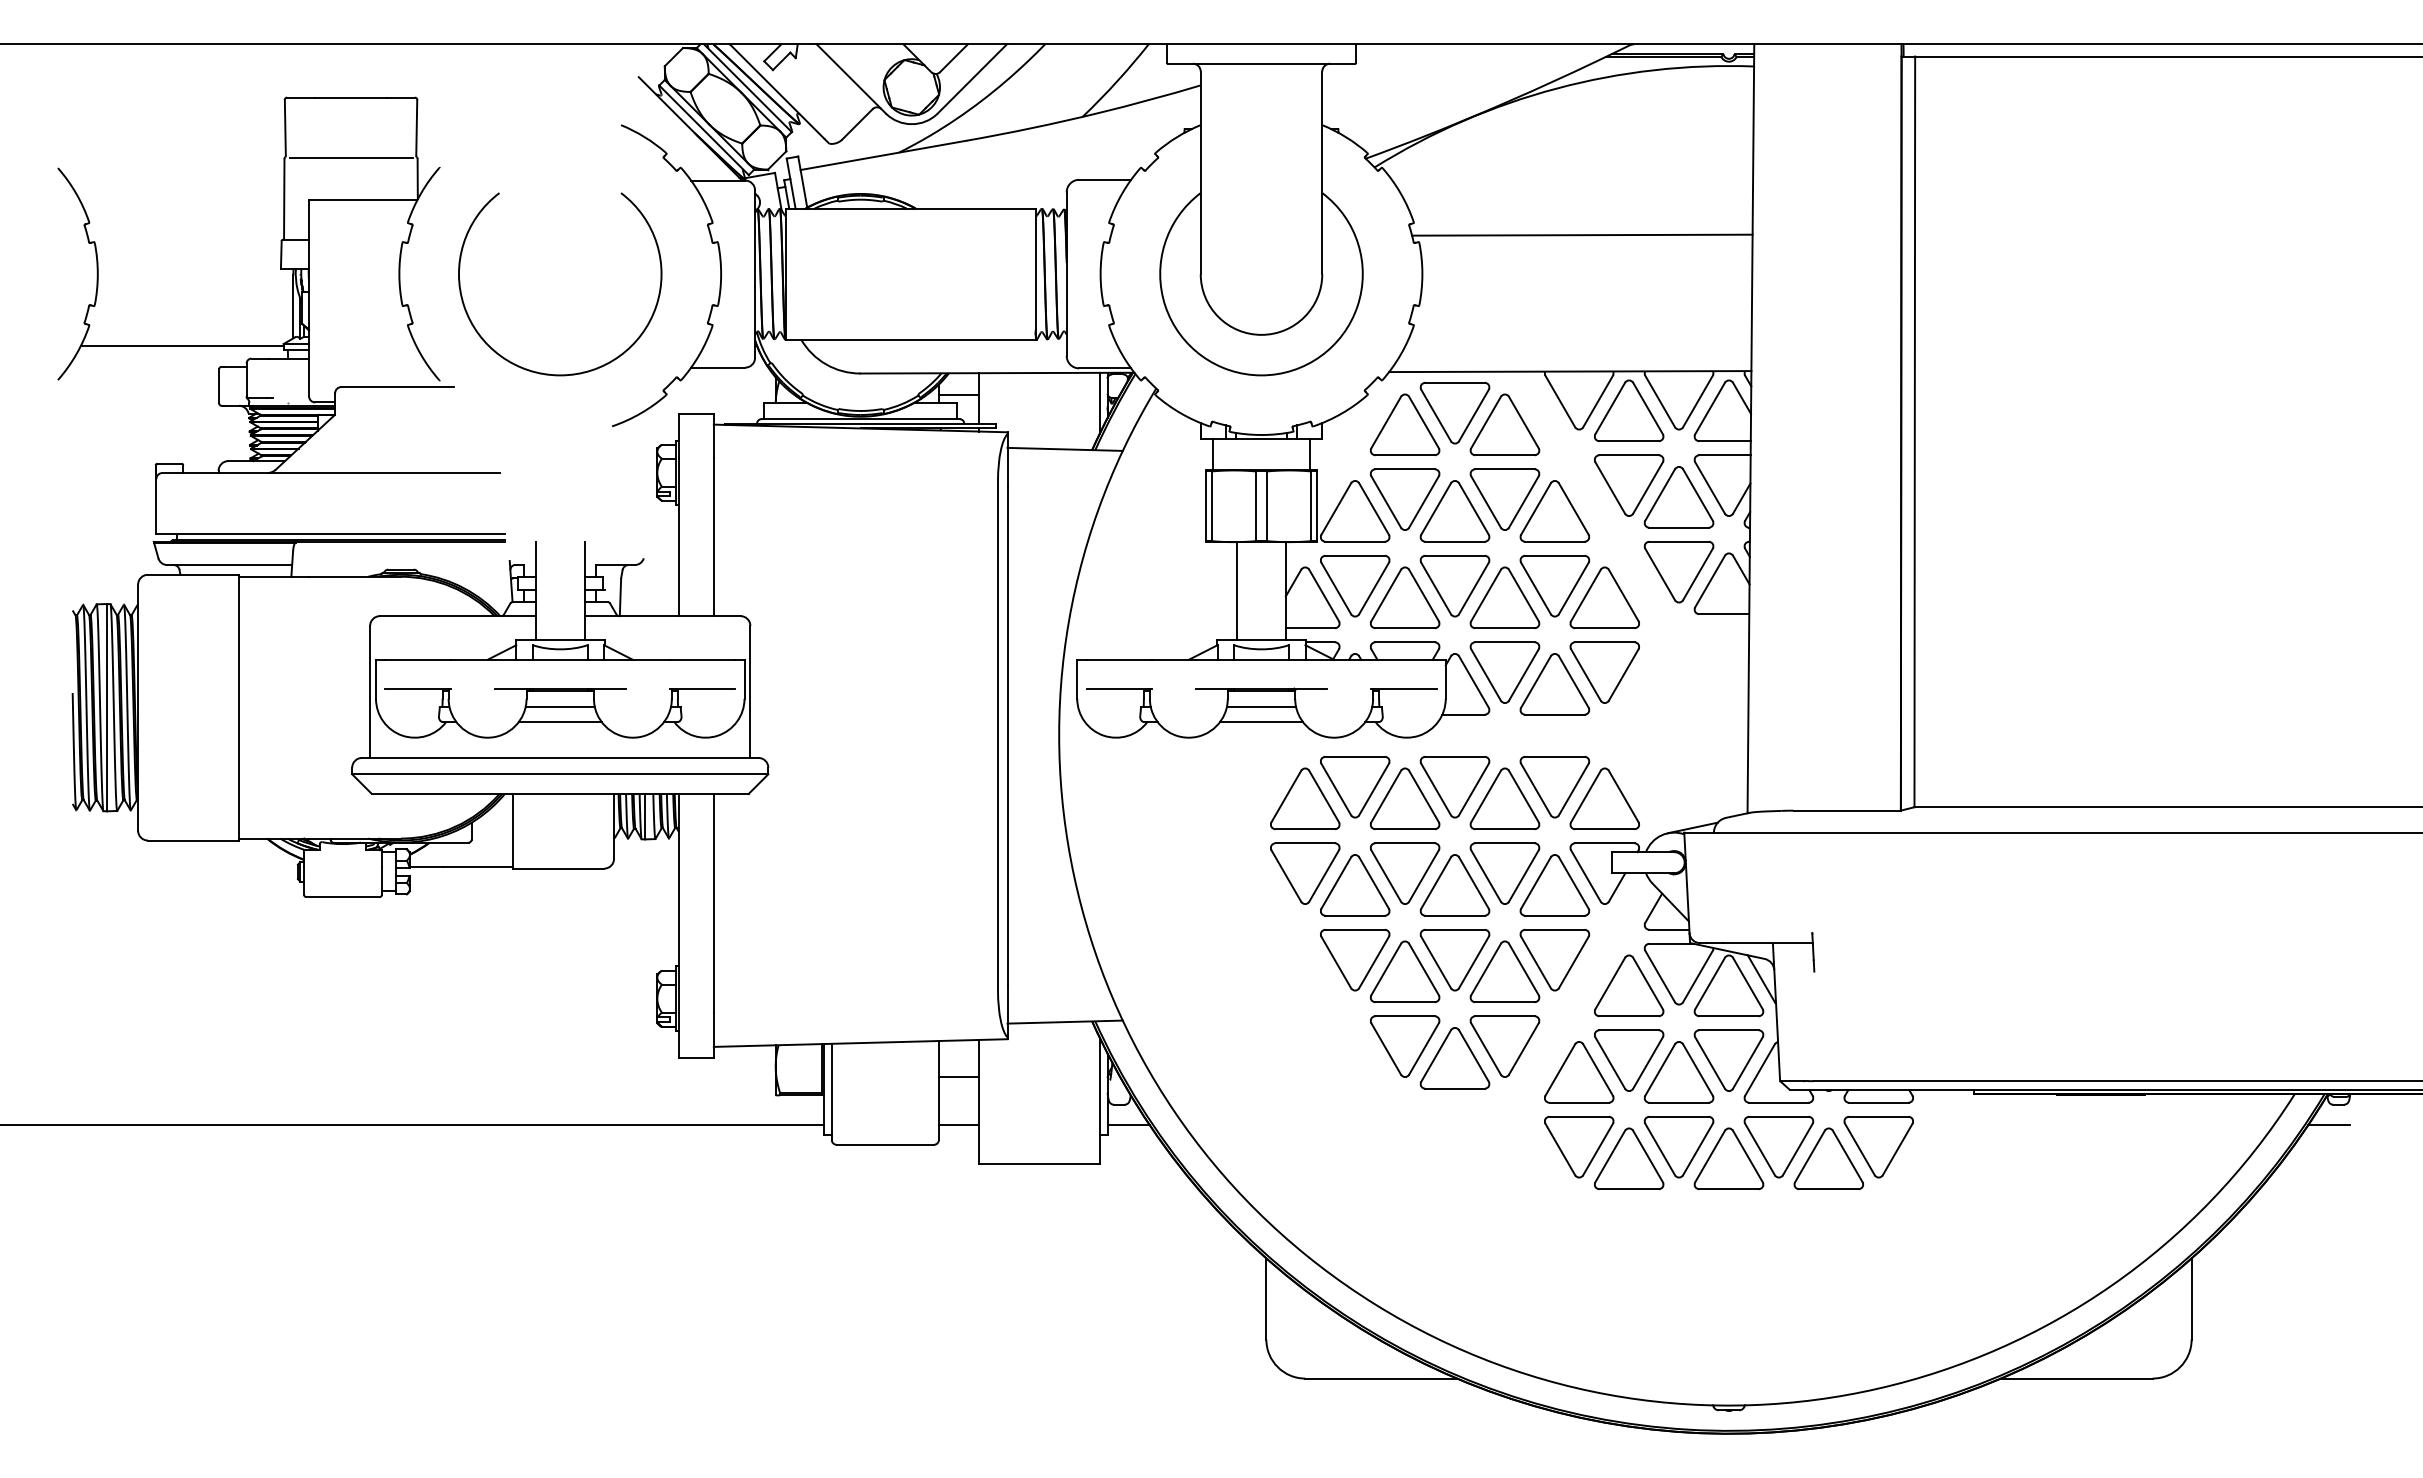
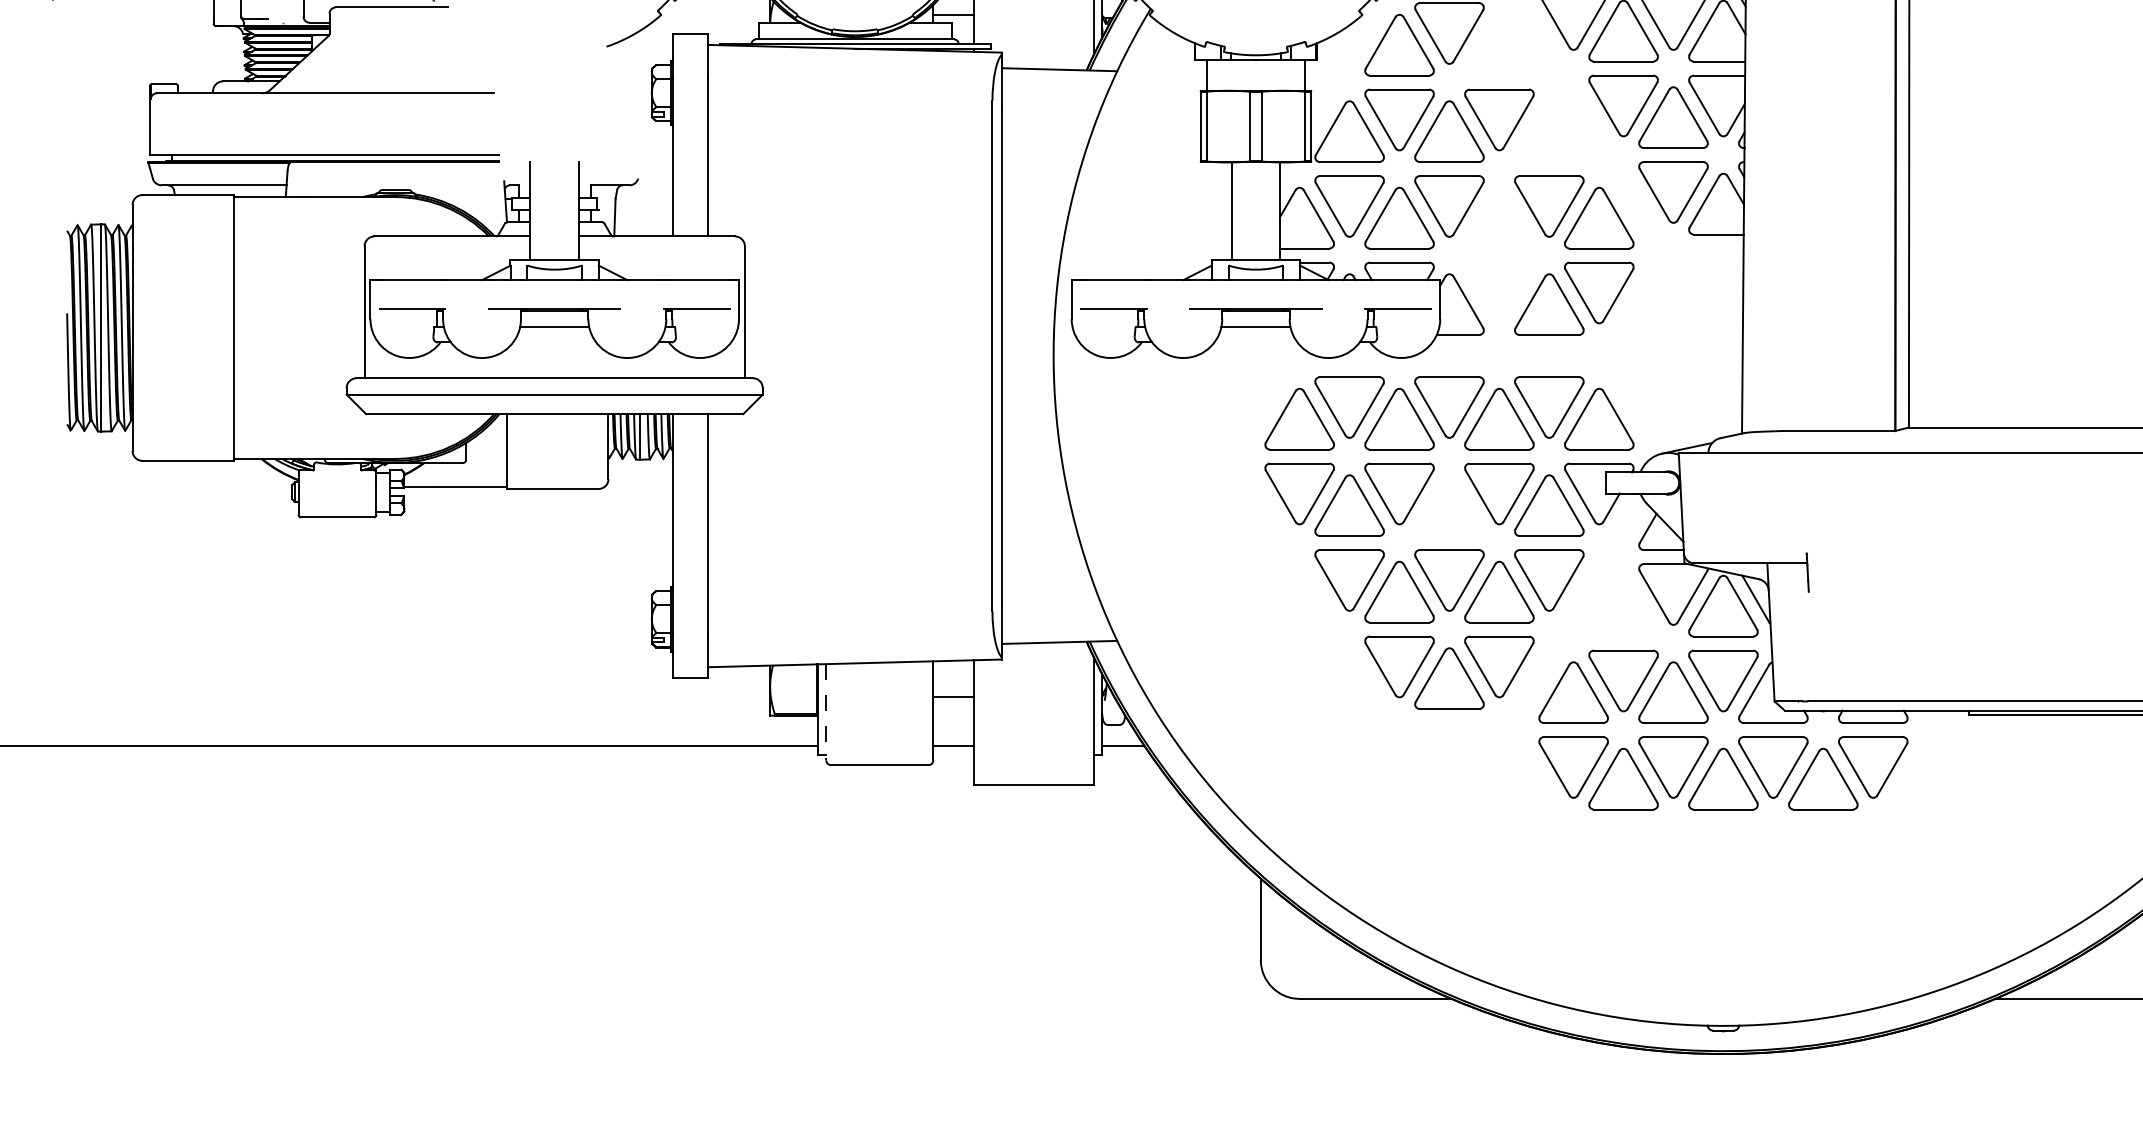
part: (1504, 424) -> (1498, 44), removed
part: (1554, 511) -> (1548, 131), removed
part: (1504, 597) -> (1498, 217), removed
part: (1504, 672) -> (1498, 292), removed
line: (559, 722) -> (553, 342), removed
line: (1261, 722) -> (1255, 342), removed
part: (1454, 885) -> (1448, 505), removed
part: (1629, 985) -> (1623, 605), removed
line: (831, 1092) -> (825, 712), solid -> dashed

